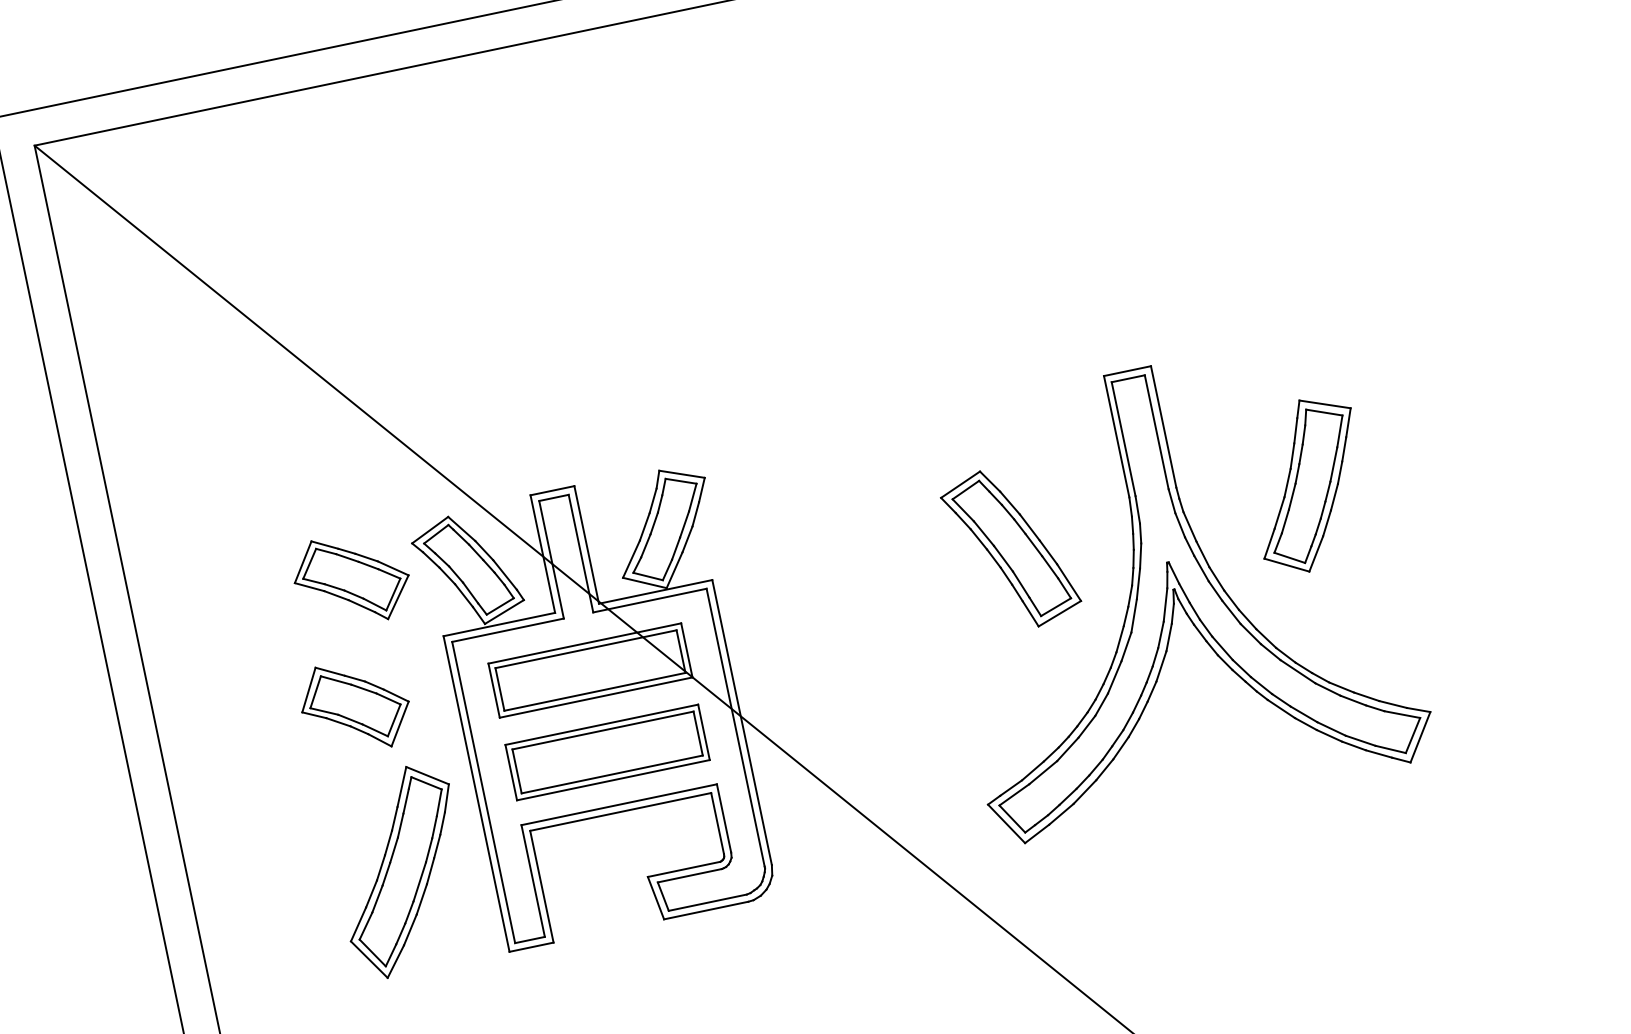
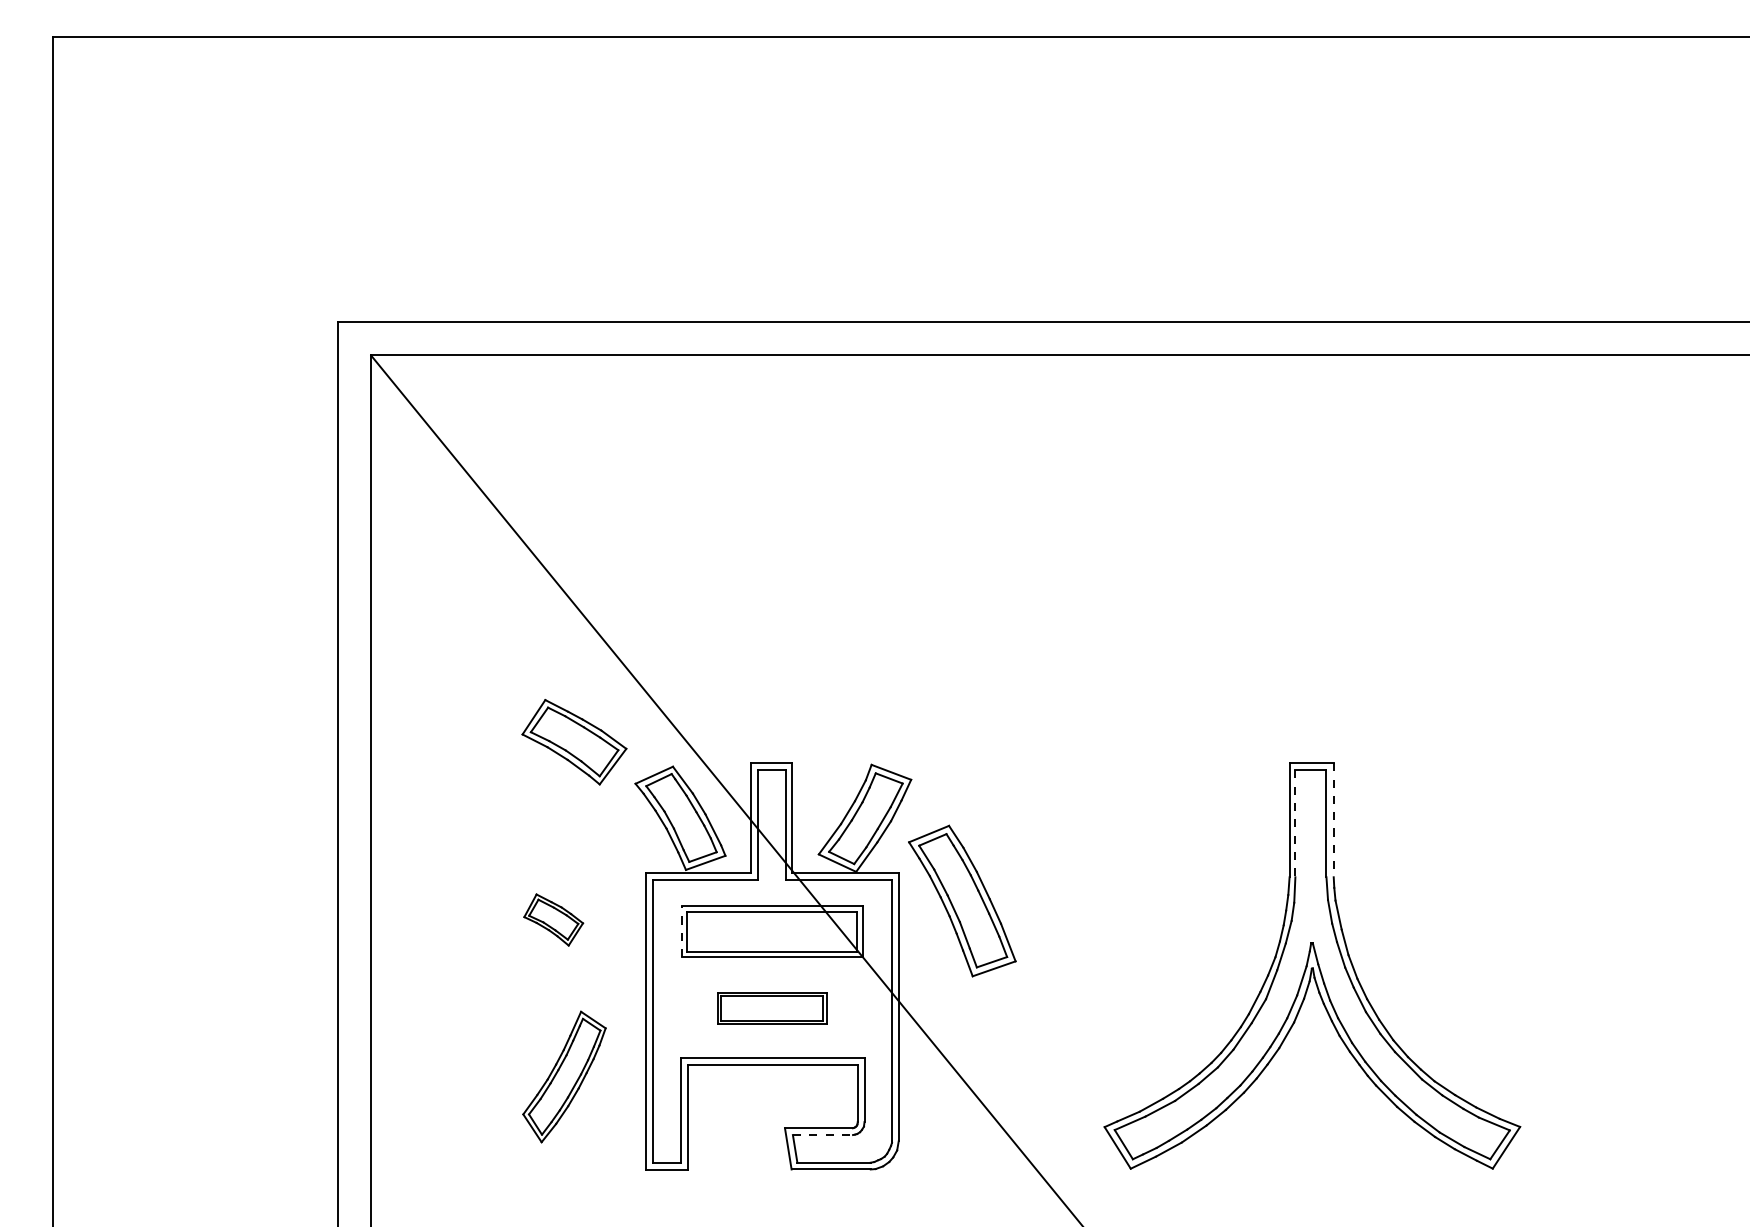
line: (1163, 427) -> (1333, 820), solid -> dashed
line: (1123, 438) -> (1295, 823), solid -> dashed
part: (1307, 484) -> (1452, 899), removed
part: (1010, 548) -> (962, 900), moved
part: (351, 580) -> (574, 742), moved
line: (493, 690) -> (681, 931), solid -> dashed
part: (354, 706) -> (553, 919), size x0.6
part: (607, 752) -> (772, 1008), size x0.6
part: (401, 870) -> (564, 1076), size x0.7
line: (690, 876) -> (823, 1135), solid -> dashed

